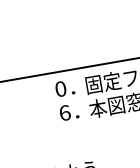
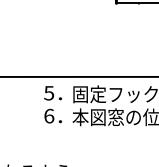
text: (61, 89) -> (49, 93), 0 -> 5

